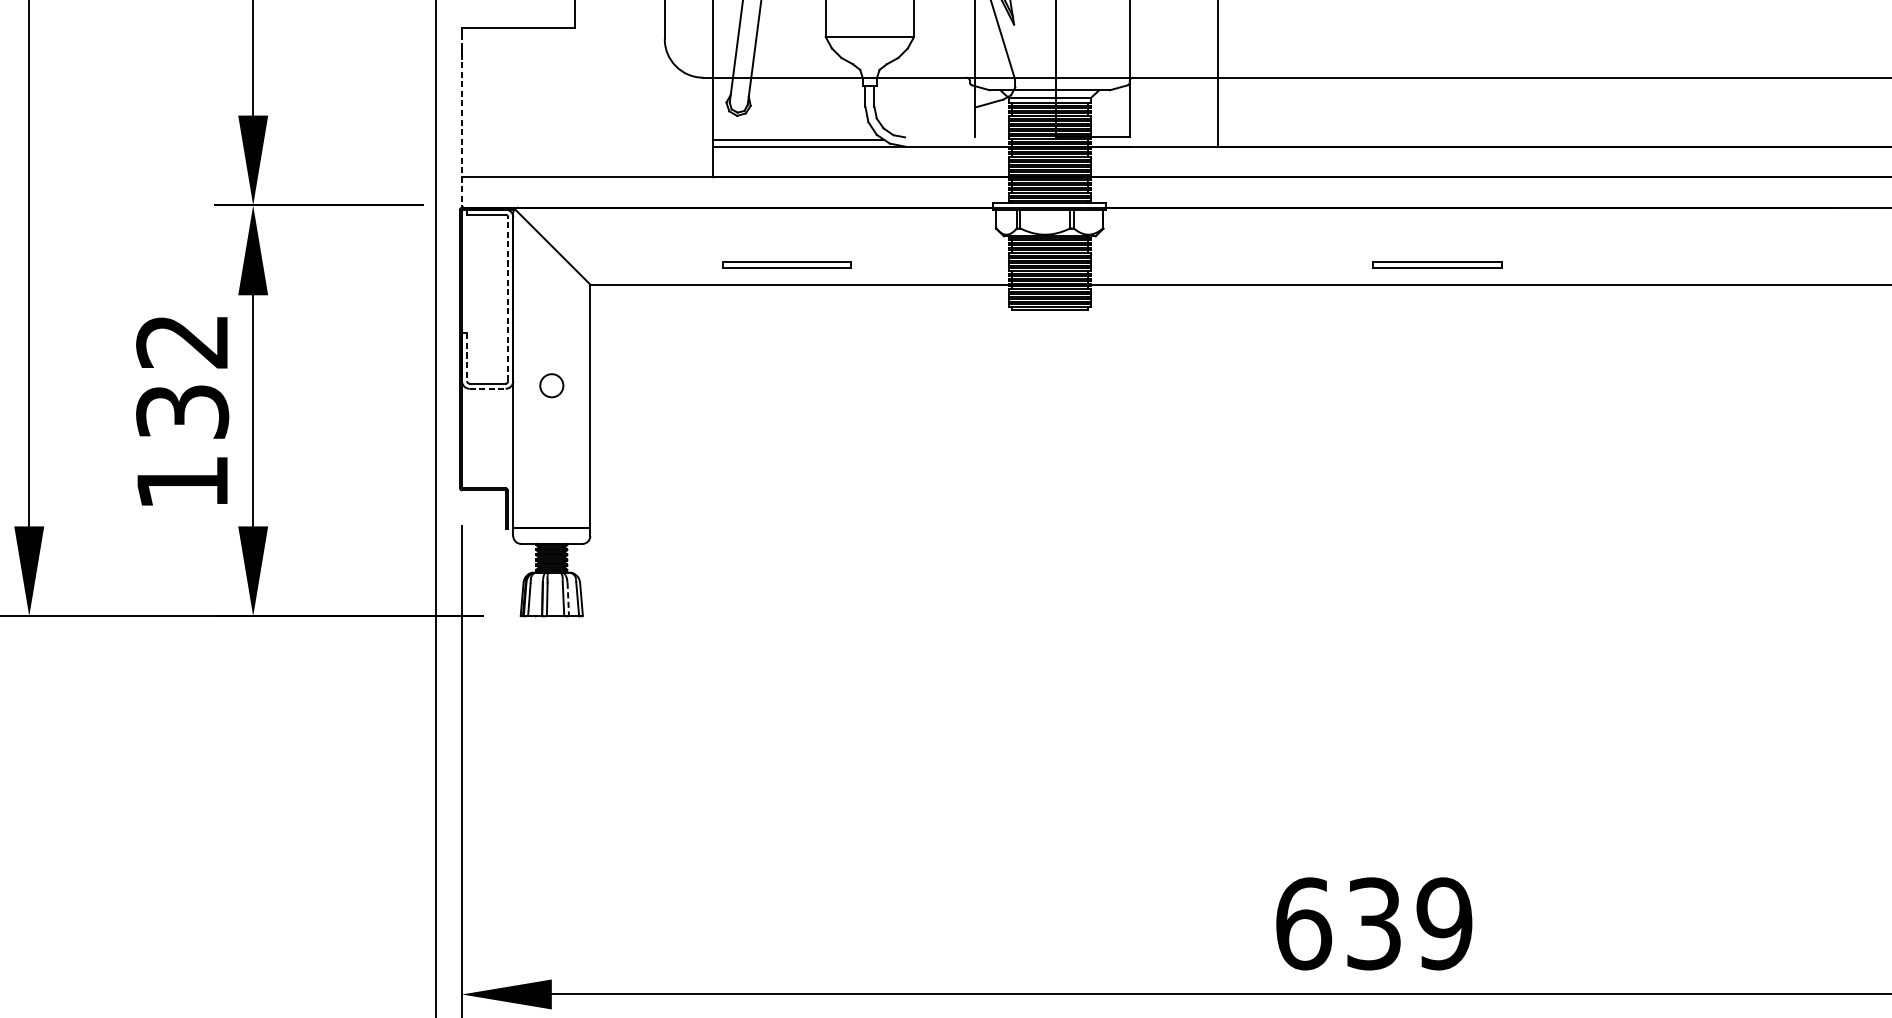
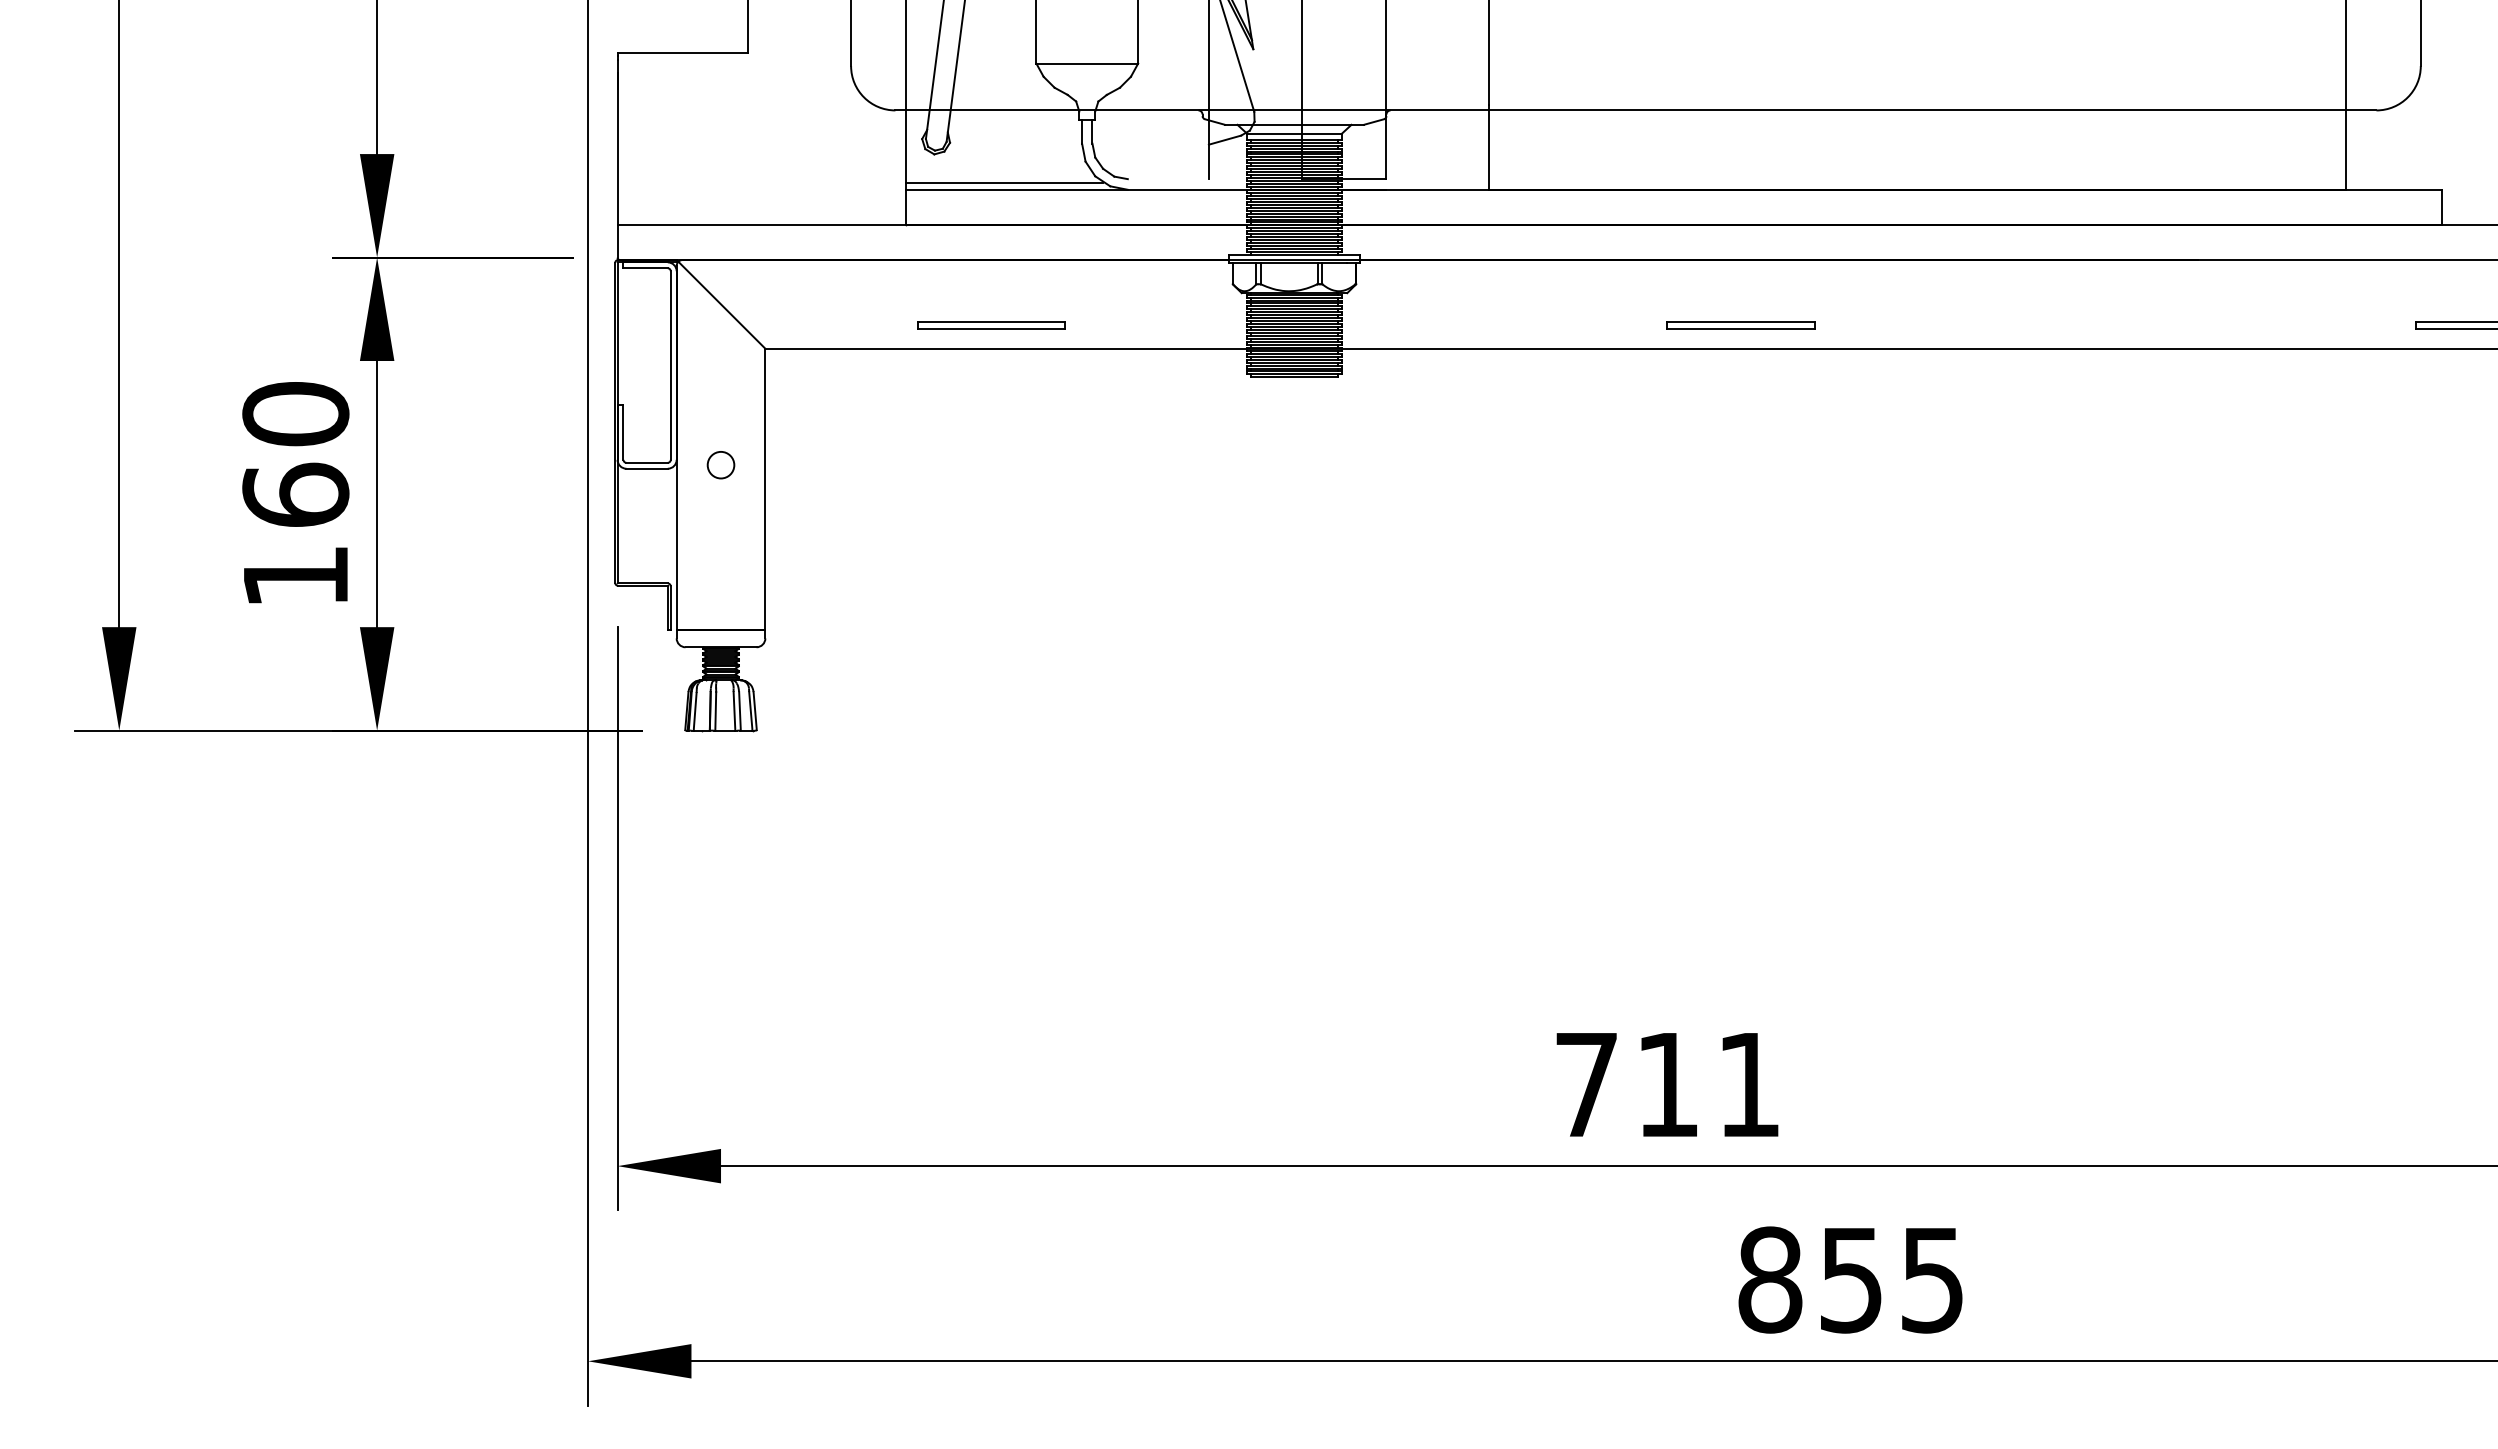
line: (461, 120) -> (617, 159), dashed -> solid
line: (507, 299) -> (670, 365), dashed -> solid
line: (467, 357) -> (623, 432), dashed -> solid
text: (182, 376) -> (295, 454), 132 -> 160
line: (487, 388) -> (647, 468), dashed -> solid
line: (568, 599) -> (740, 711), dashed -> solid
text: (1373, 923) -> (1667, 1084), 639 -> 711

